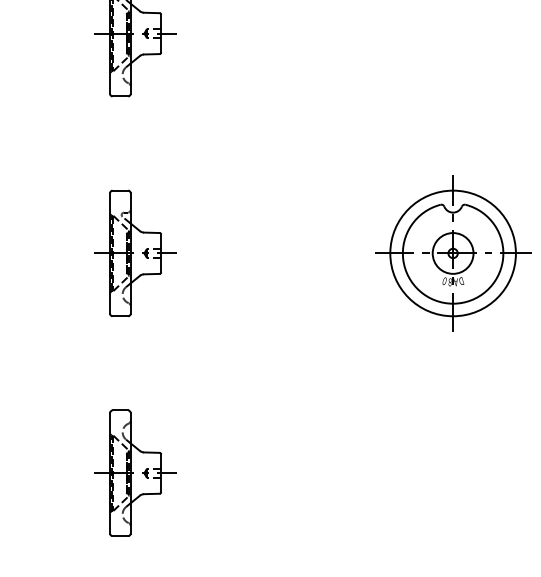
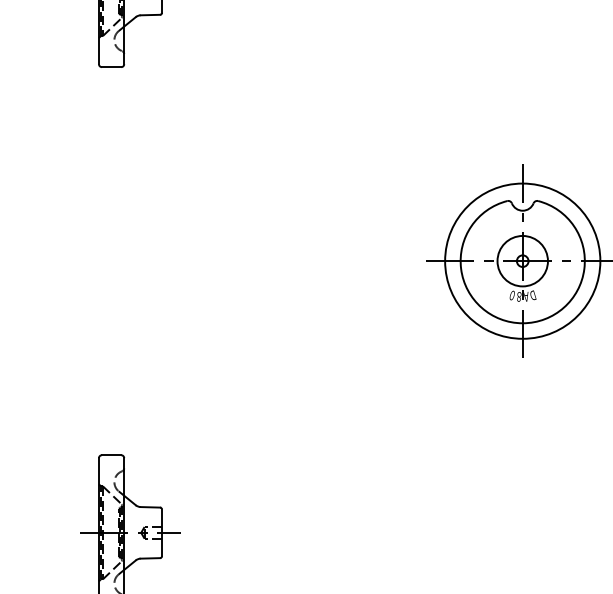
part: (135, 252) -> (130, 260), removed

